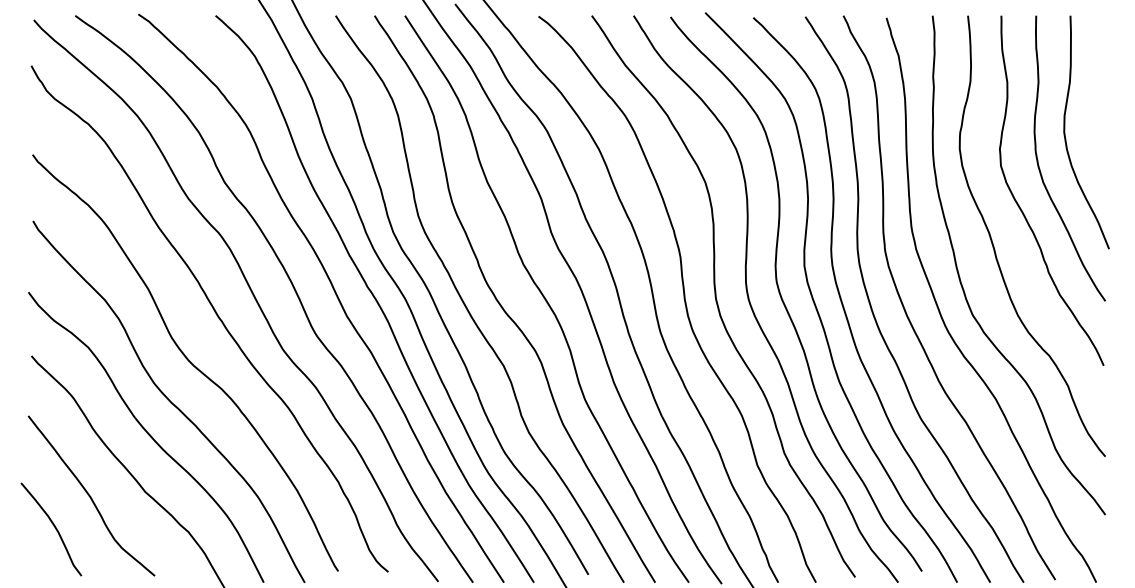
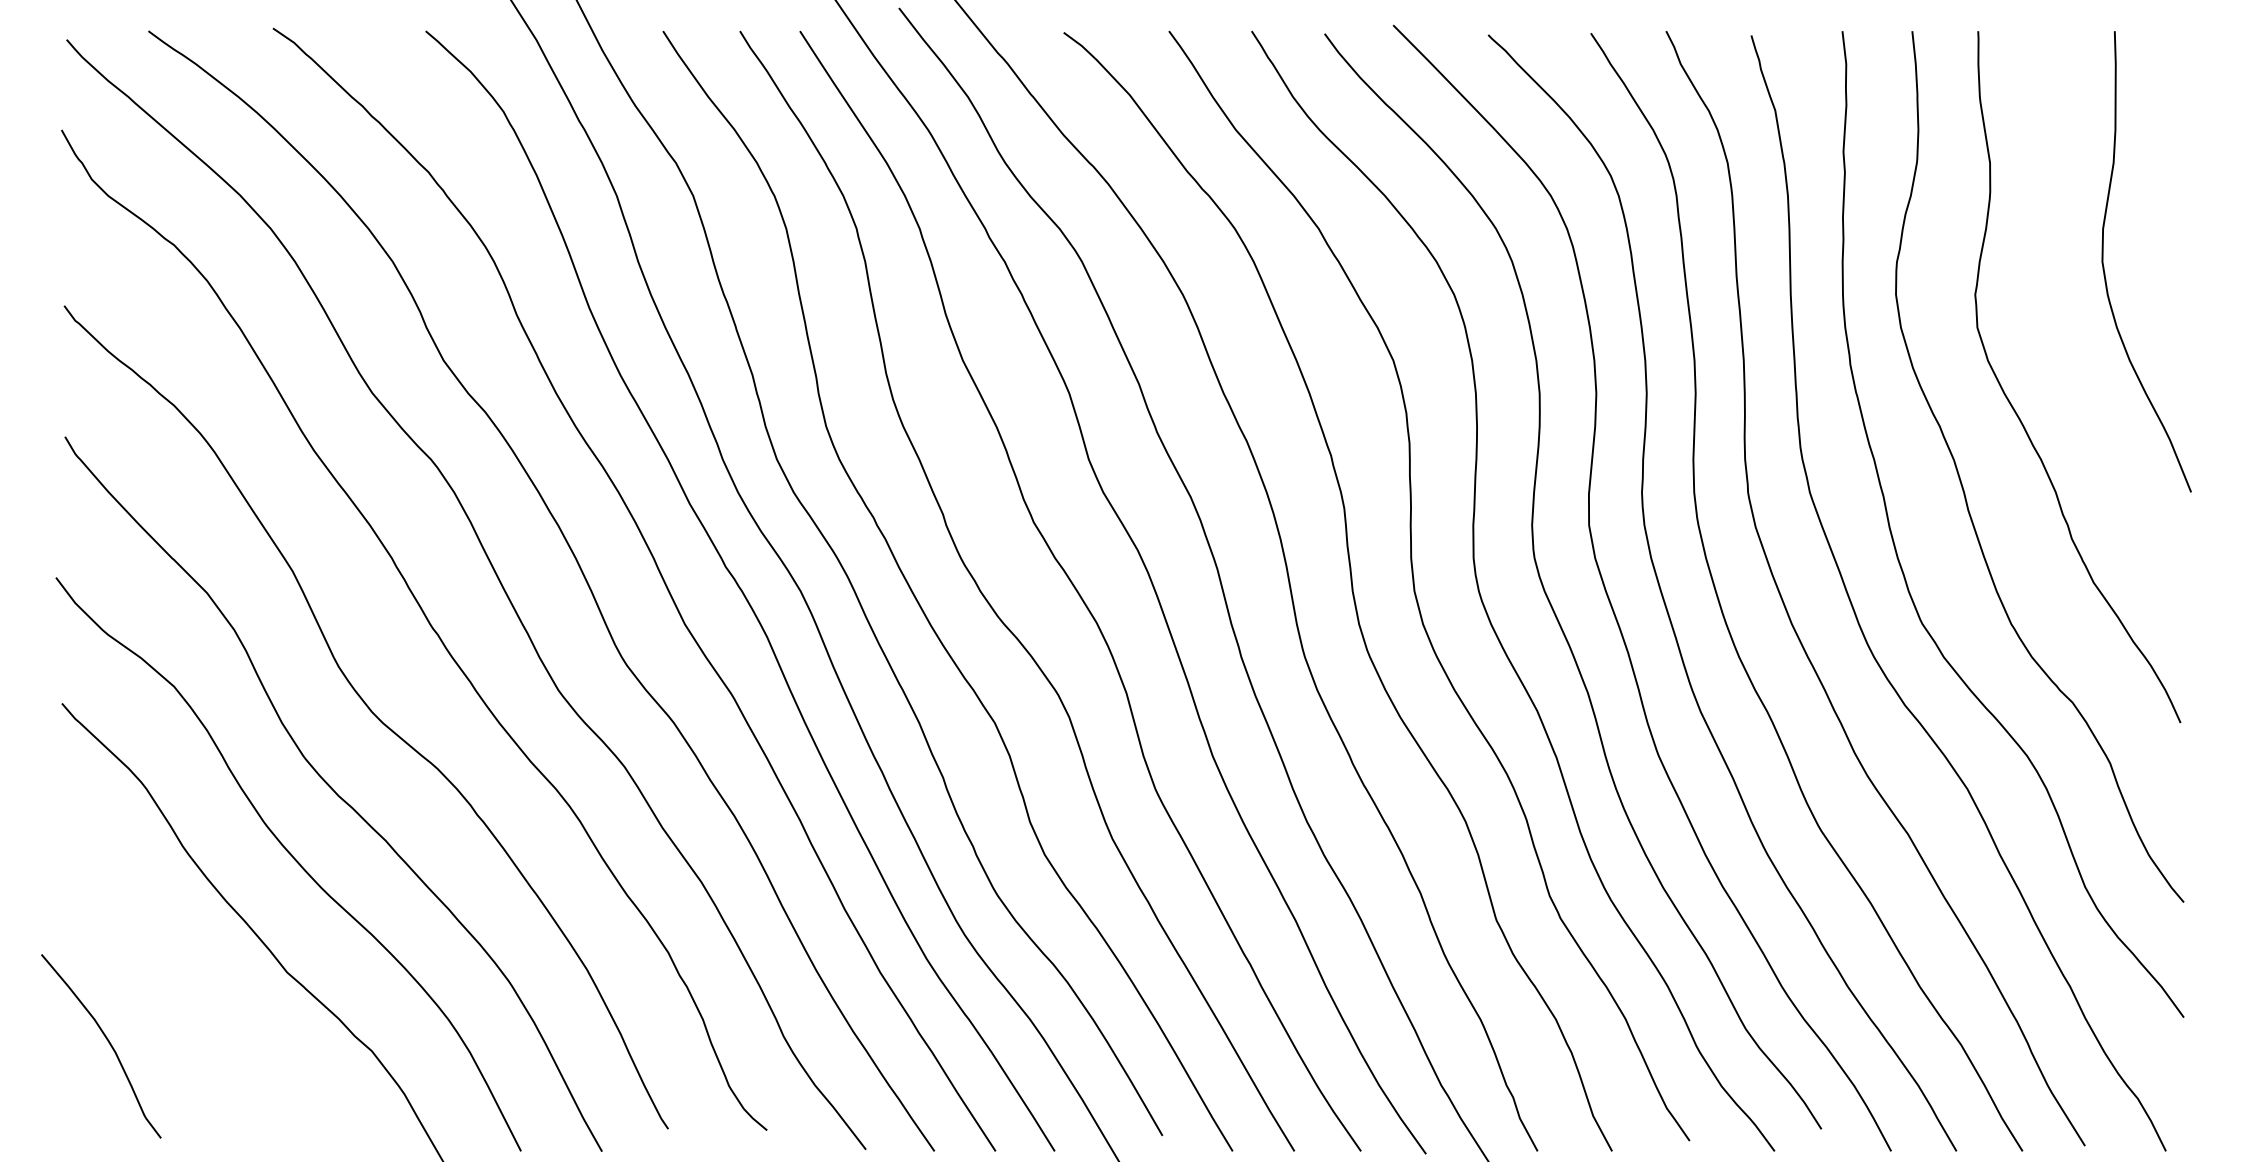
curve: (1040, 168) -> (2055, 333), removed
curve: (90, 495) -> (178, 979), removed

